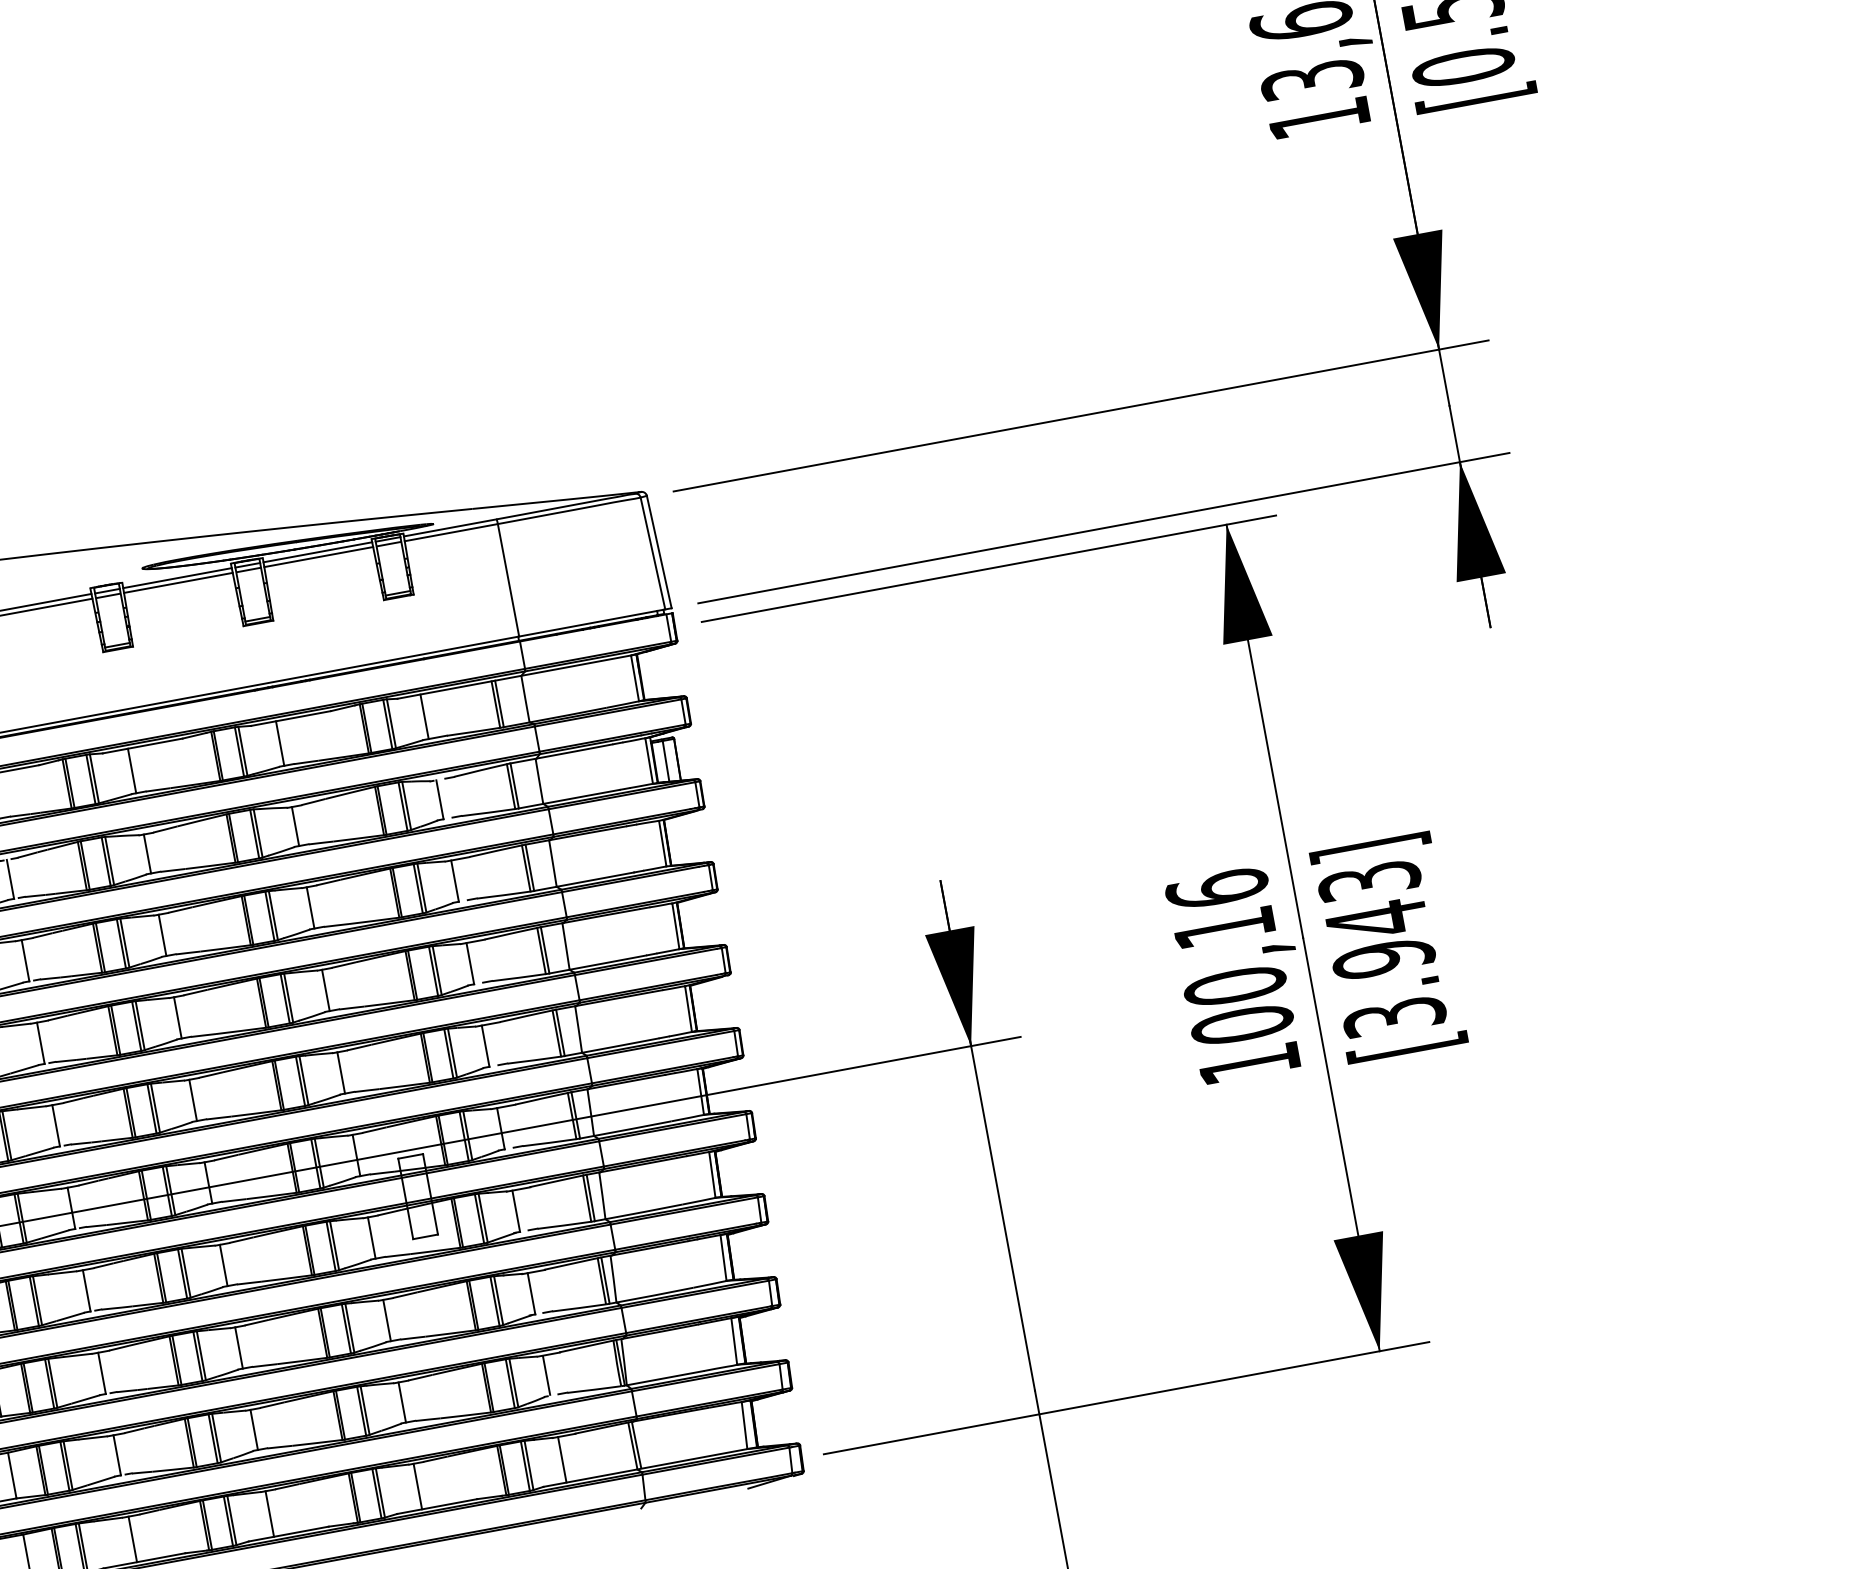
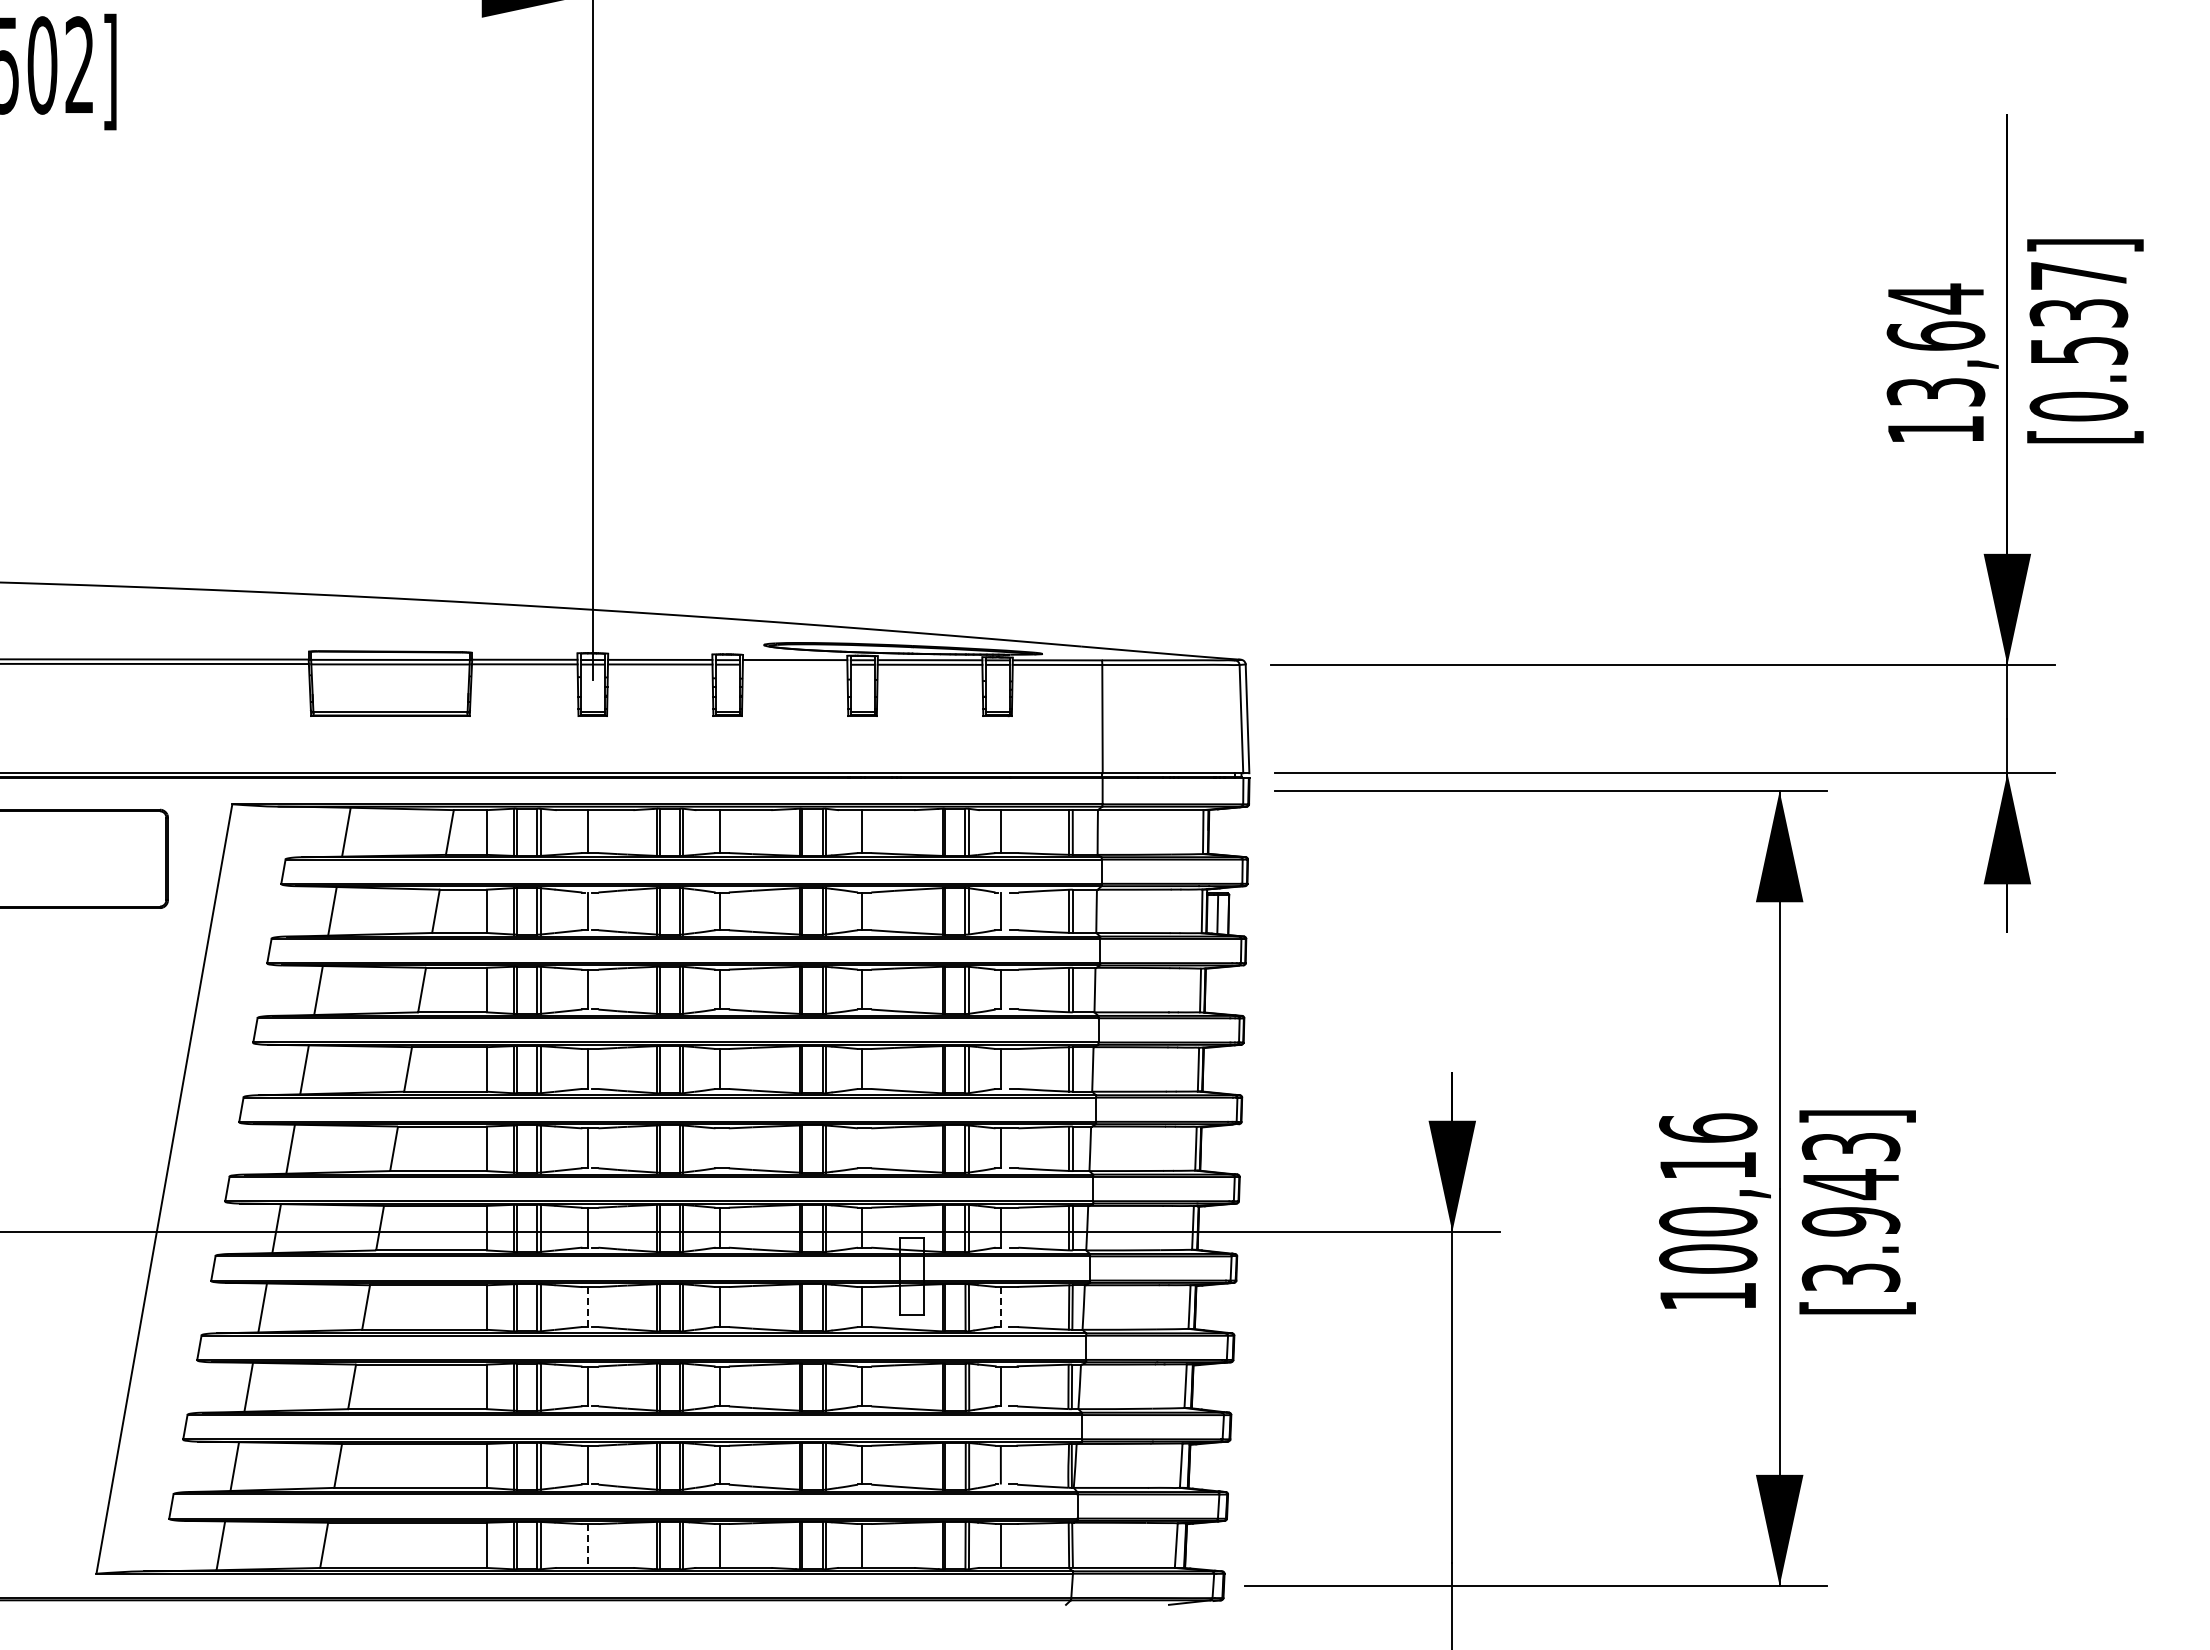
line: (177, 582) -> (794, 664), removed
line: (341, 1073) -> (862, 1148), removed
line: (192, 1100) -> (719, 1148), removed
line: (515, 1211) -> (1000, 1307), solid -> dashed
line: (86, 1291) -> (587, 1307), solid -> dashed
line: (132, 1539) -> (587, 1546), solid -> dashed

